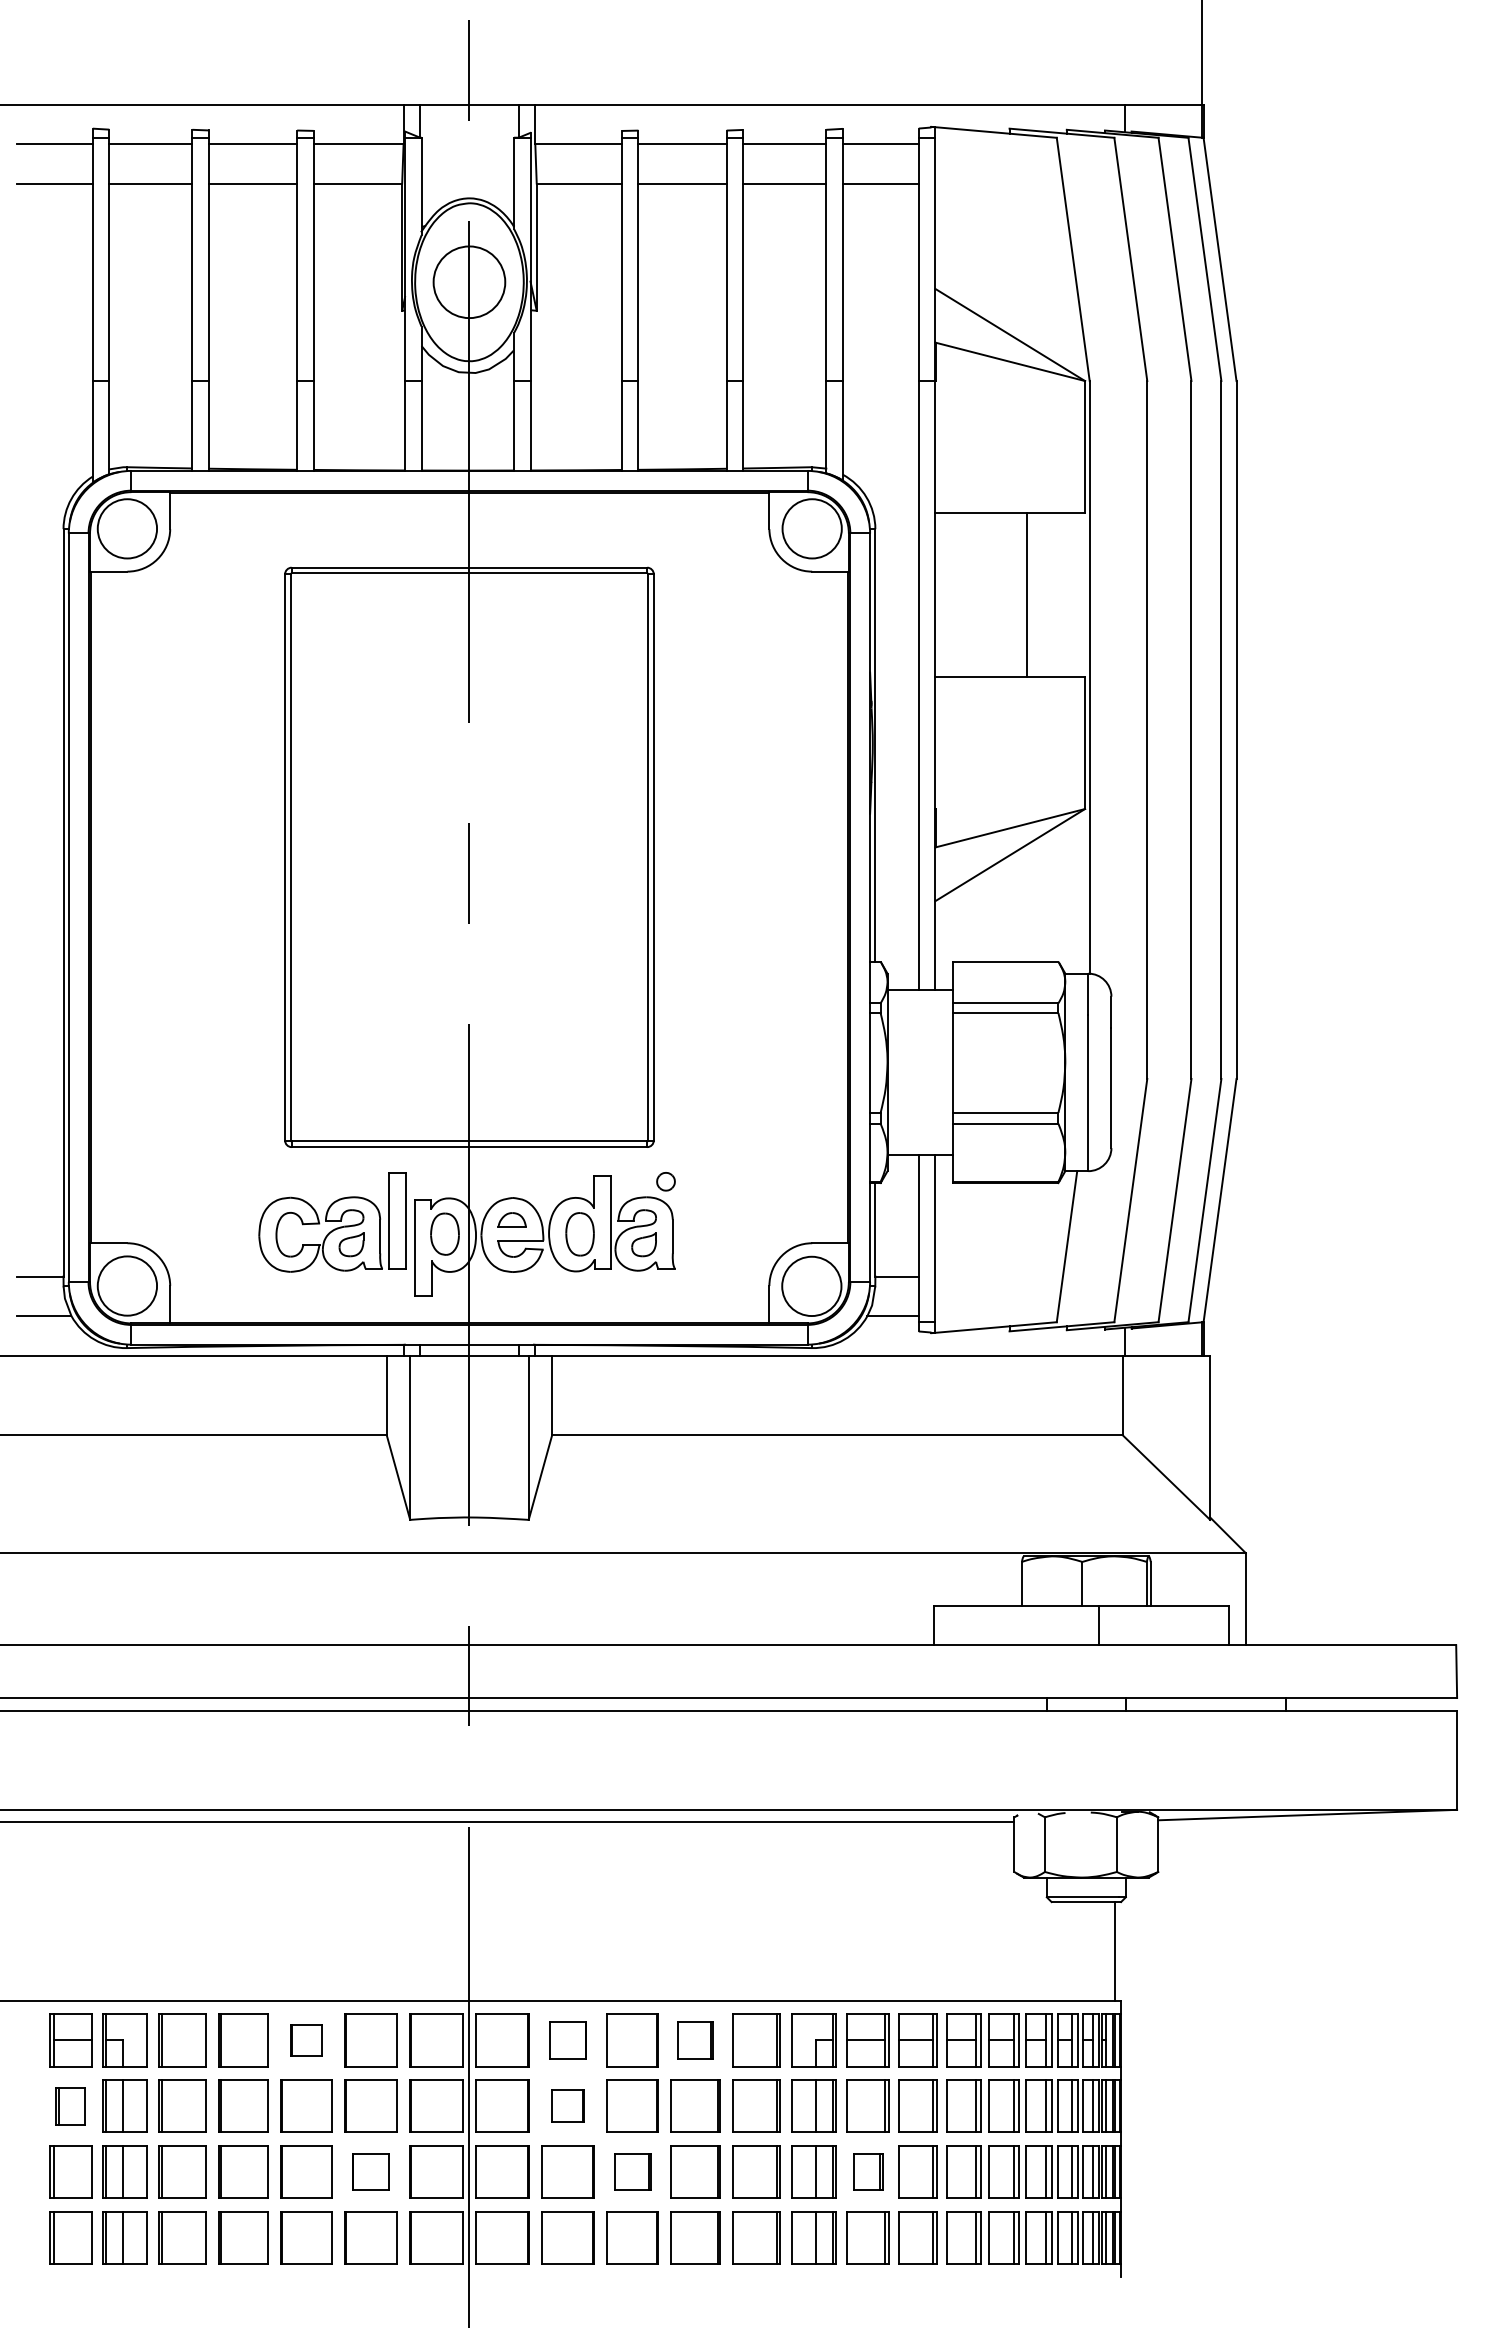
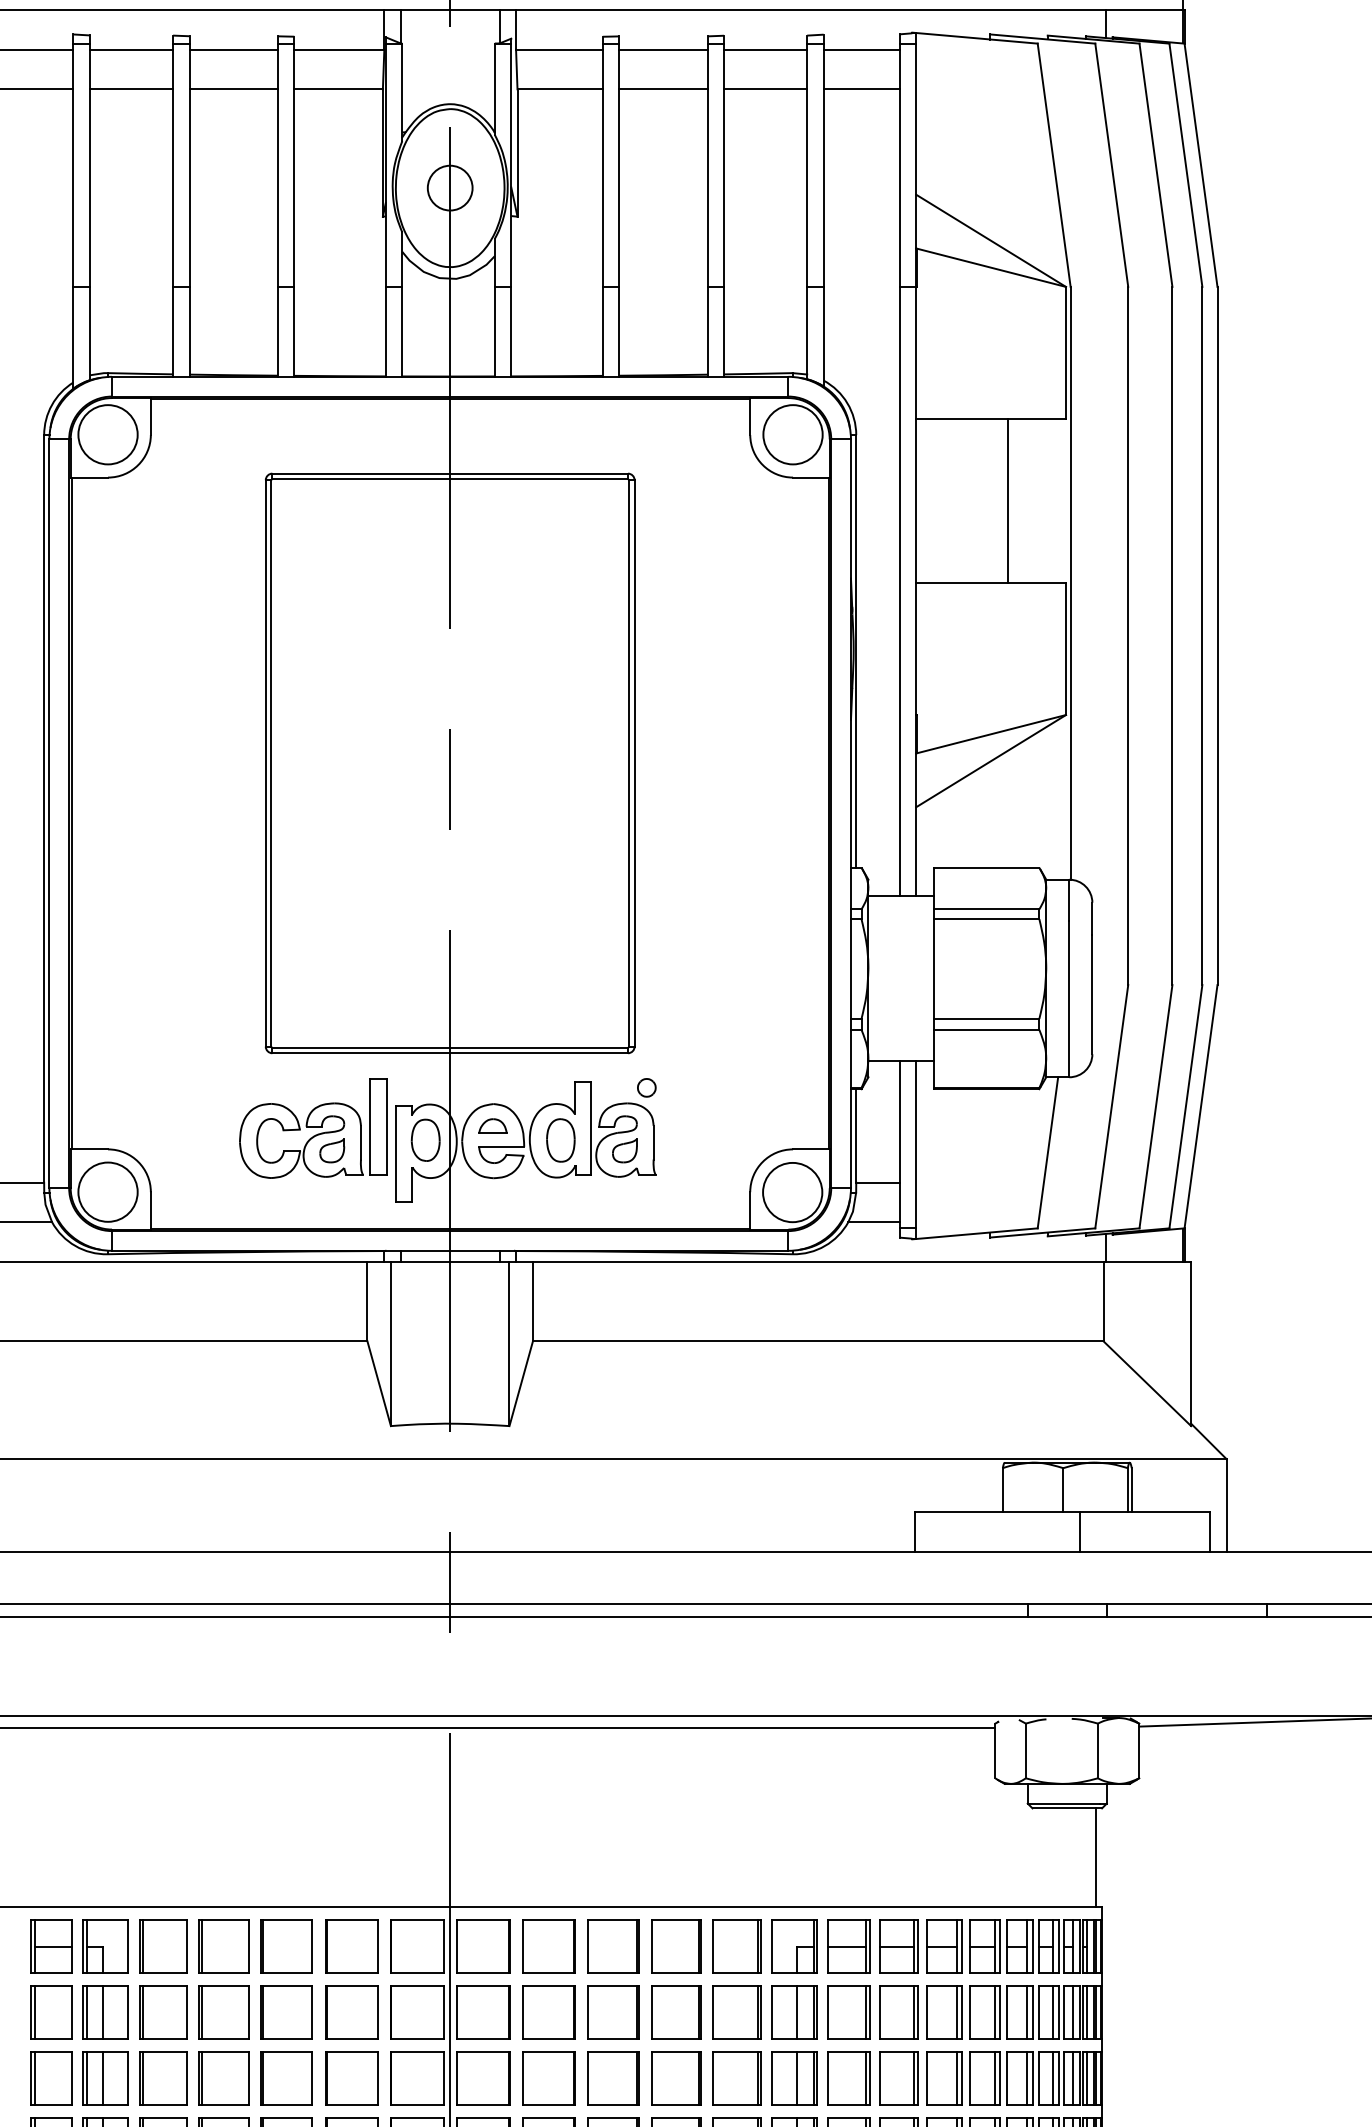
circle: (469, 281) -> (450, 187), size x0.62
part: (306, 2040) -> (287, 1946), size x1.67
part: (567, 2040) -> (548, 1946), size x1.43
part: (695, 2040) -> (676, 1946), size x1.43
part: (70, 2105) -> (51, 2011), size x1.43
part: (567, 2105) -> (548, 2011), size x1.67
part: (370, 2171) -> (351, 2077), size x1.43
part: (632, 2171) -> (613, 2077), size x1.43
part: (867, 2171) -> (848, 2077), size x1.43

